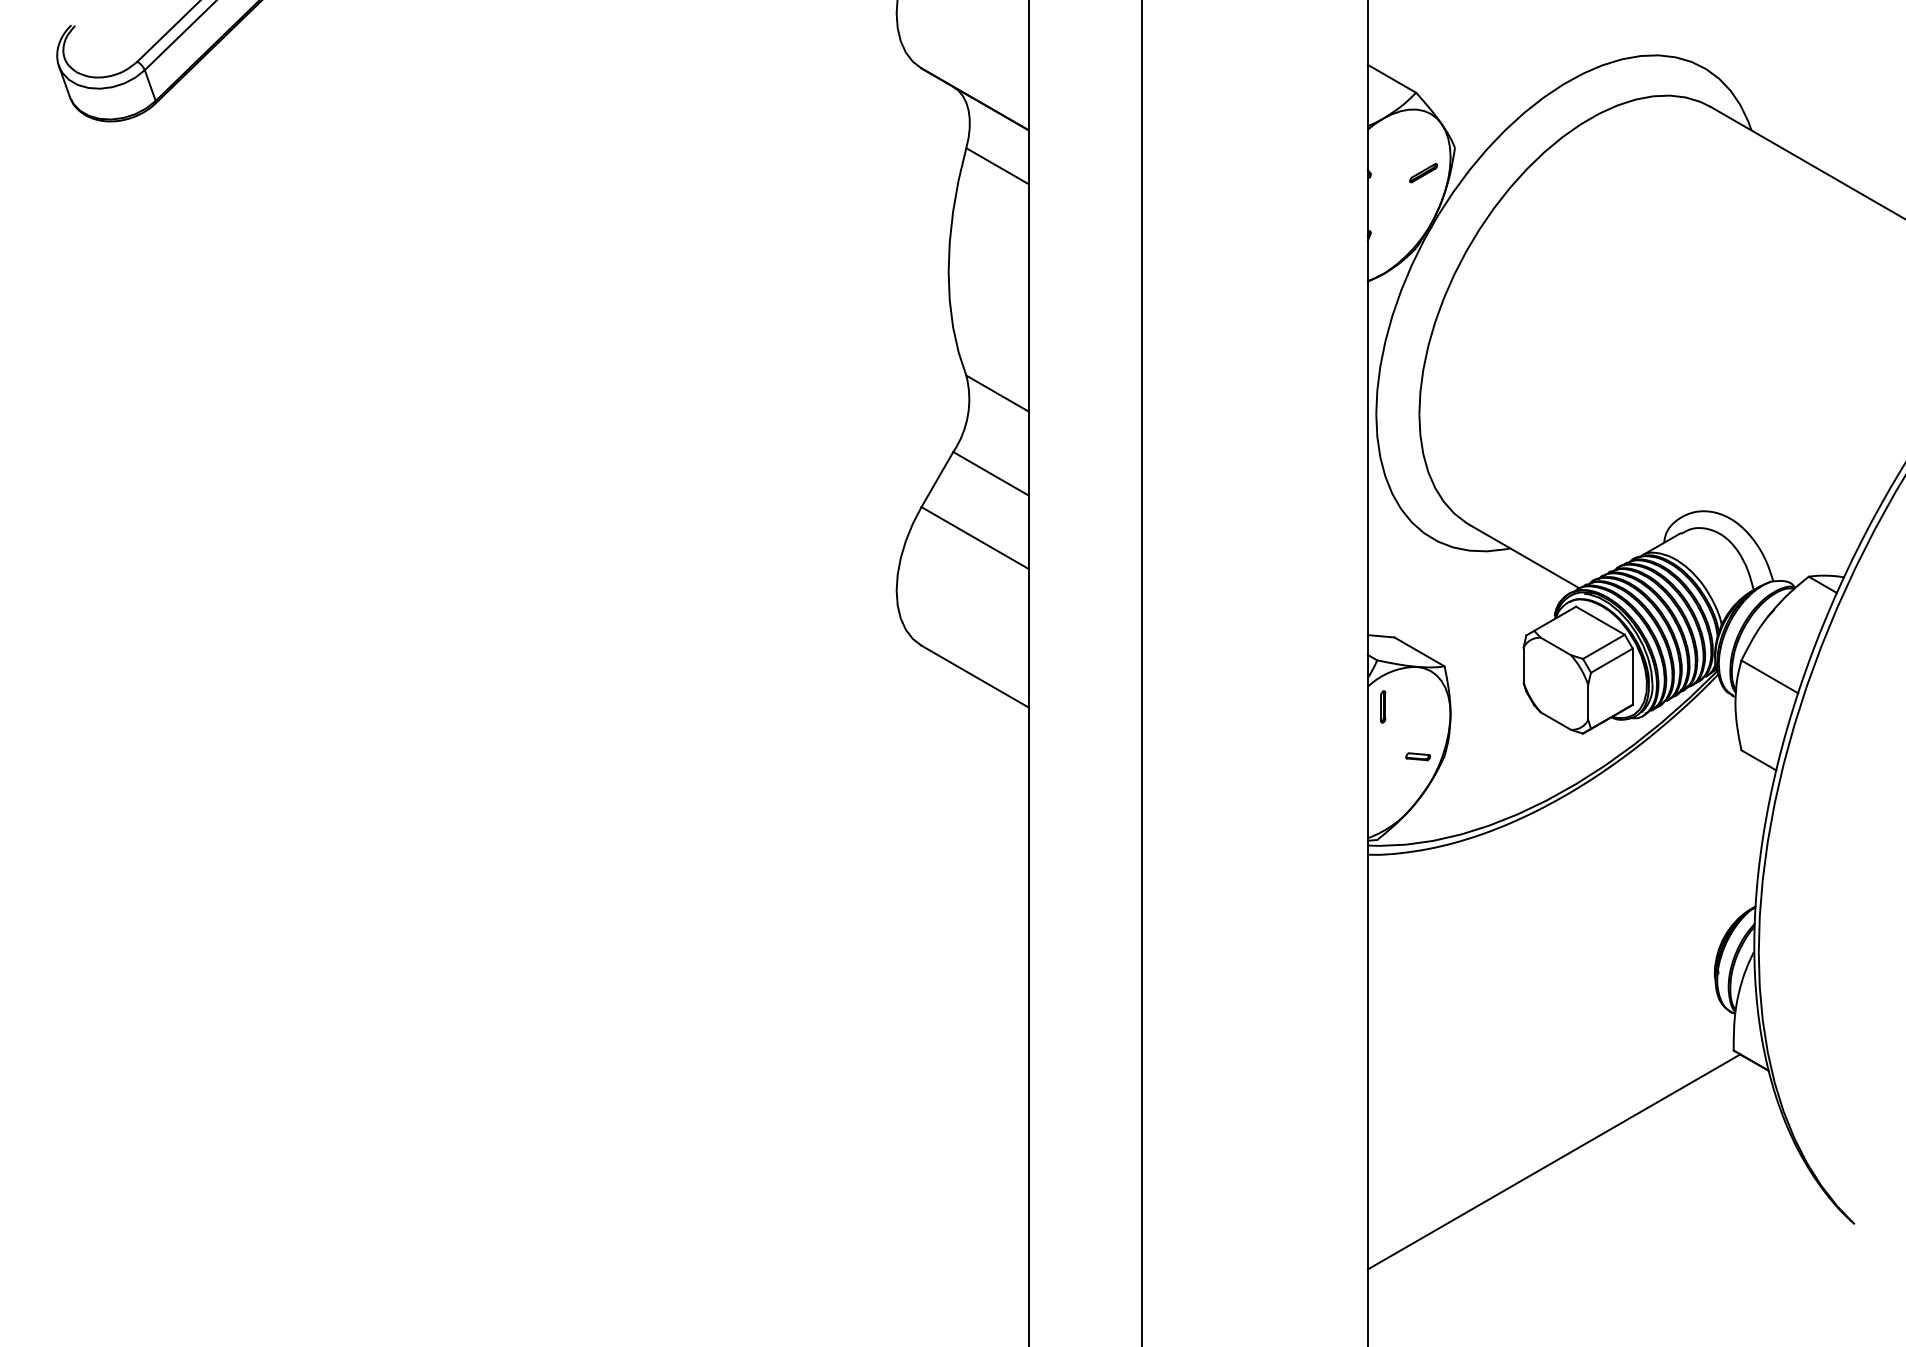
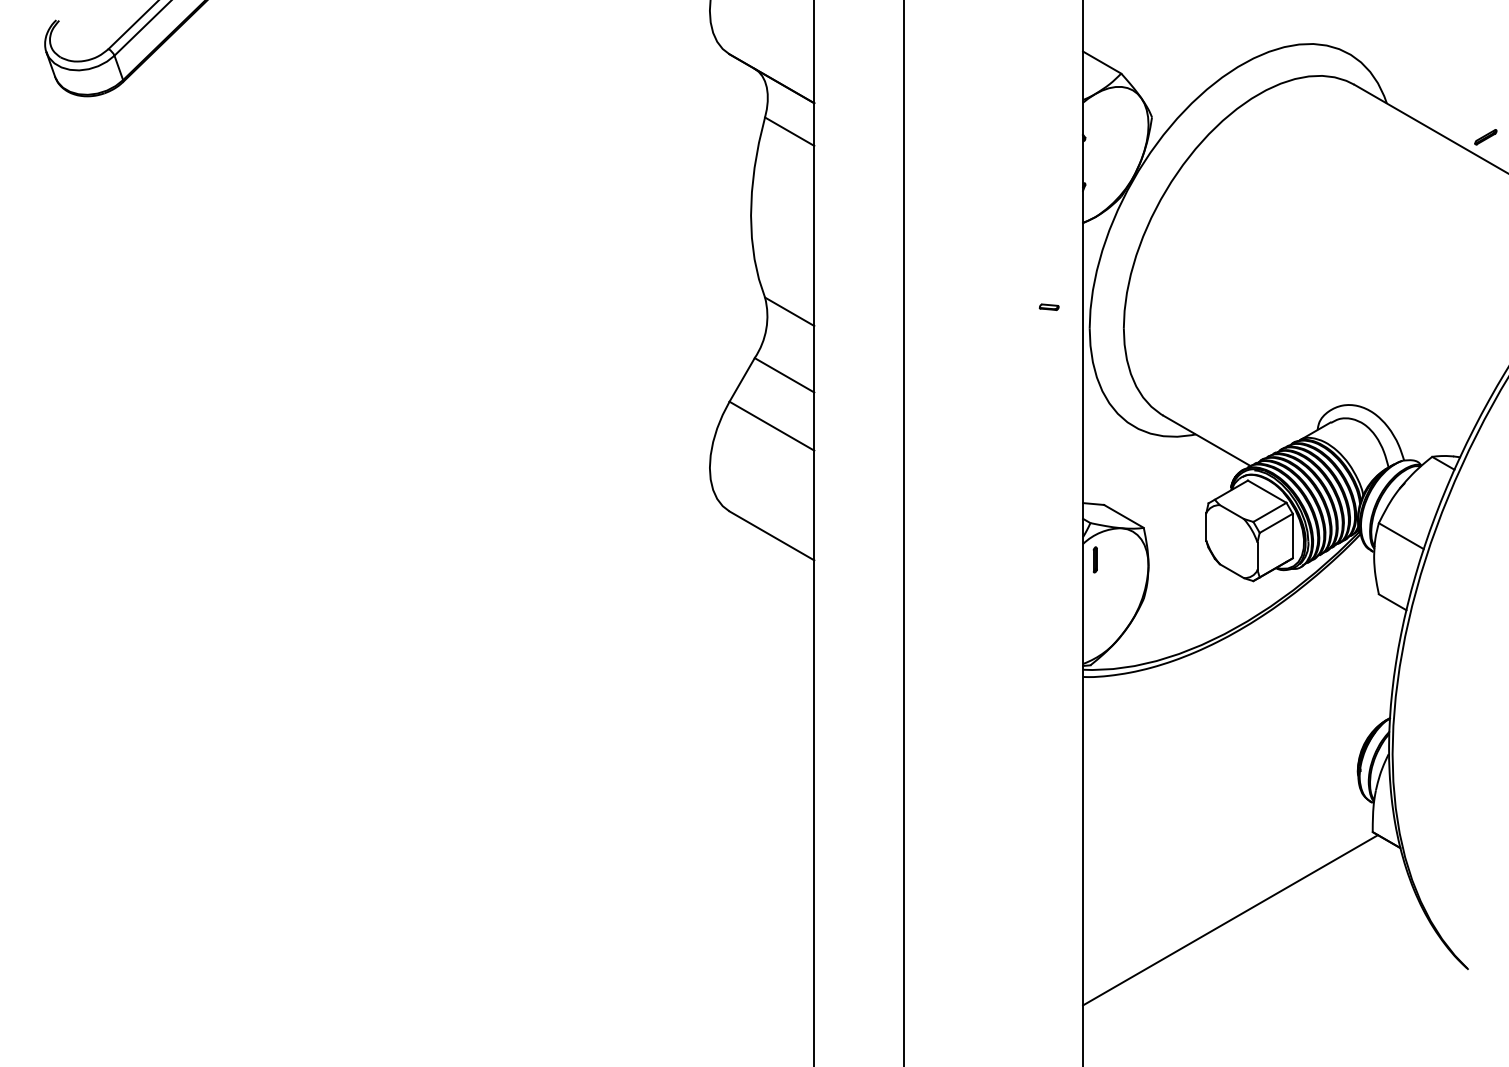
part: (1423, 173) -> (1485, 137), moved
part: (1418, 756) -> (1049, 307), moved

